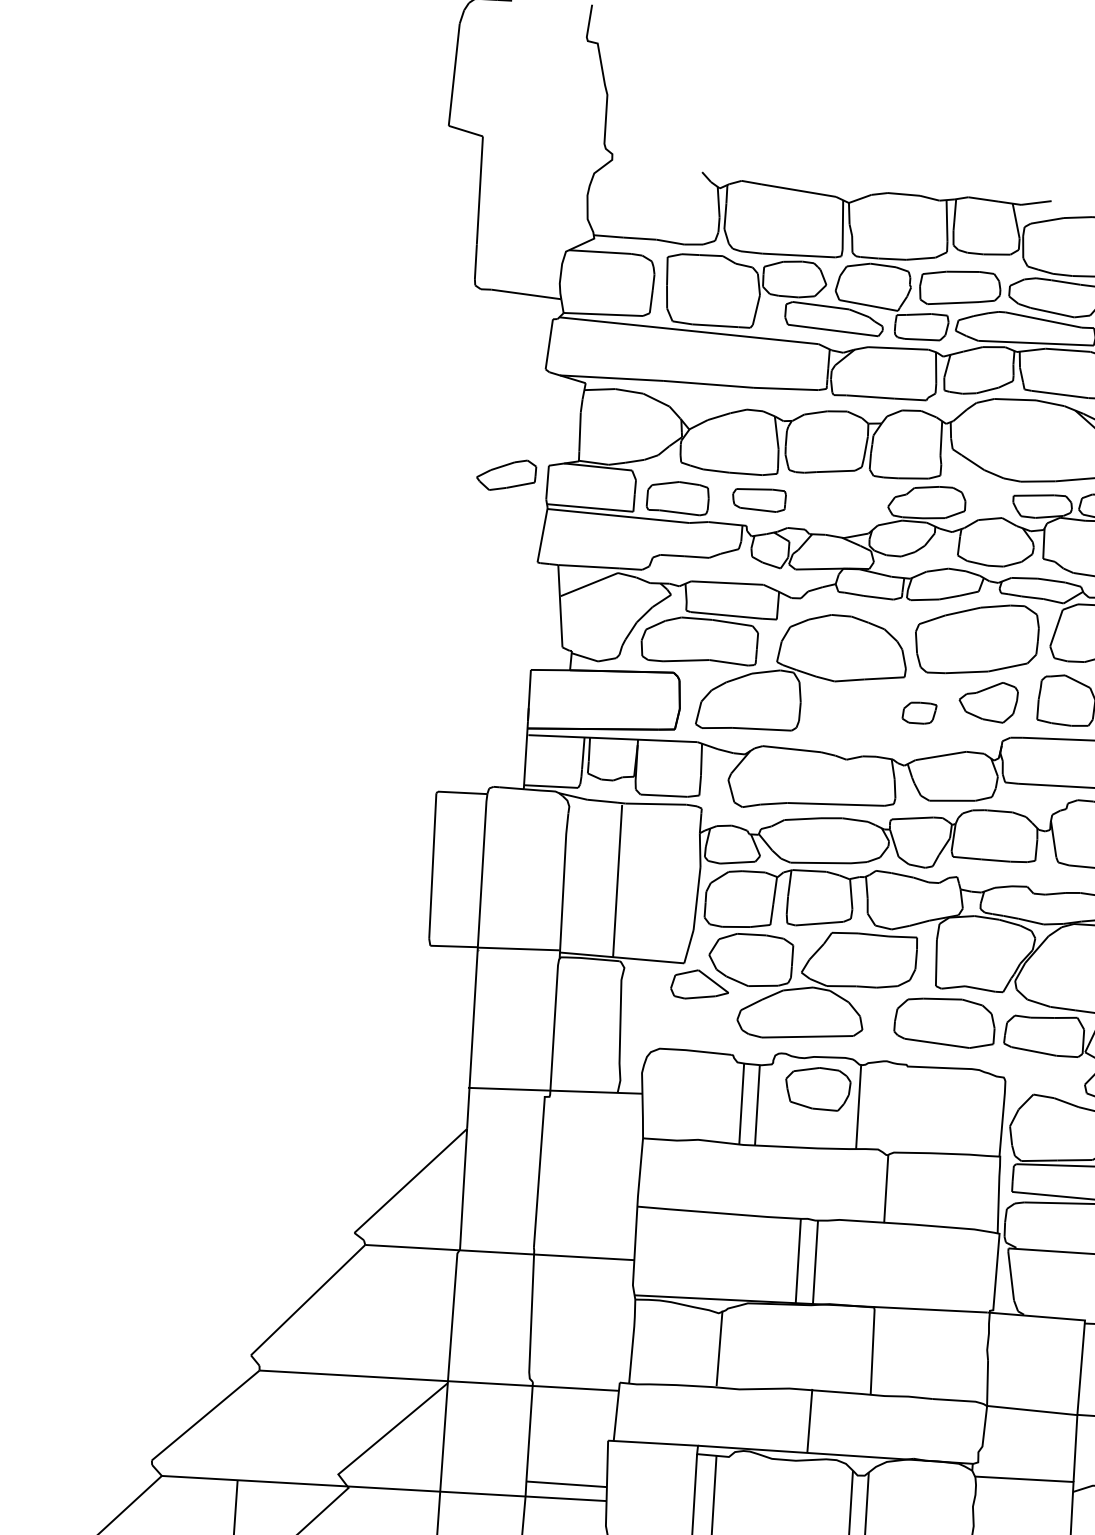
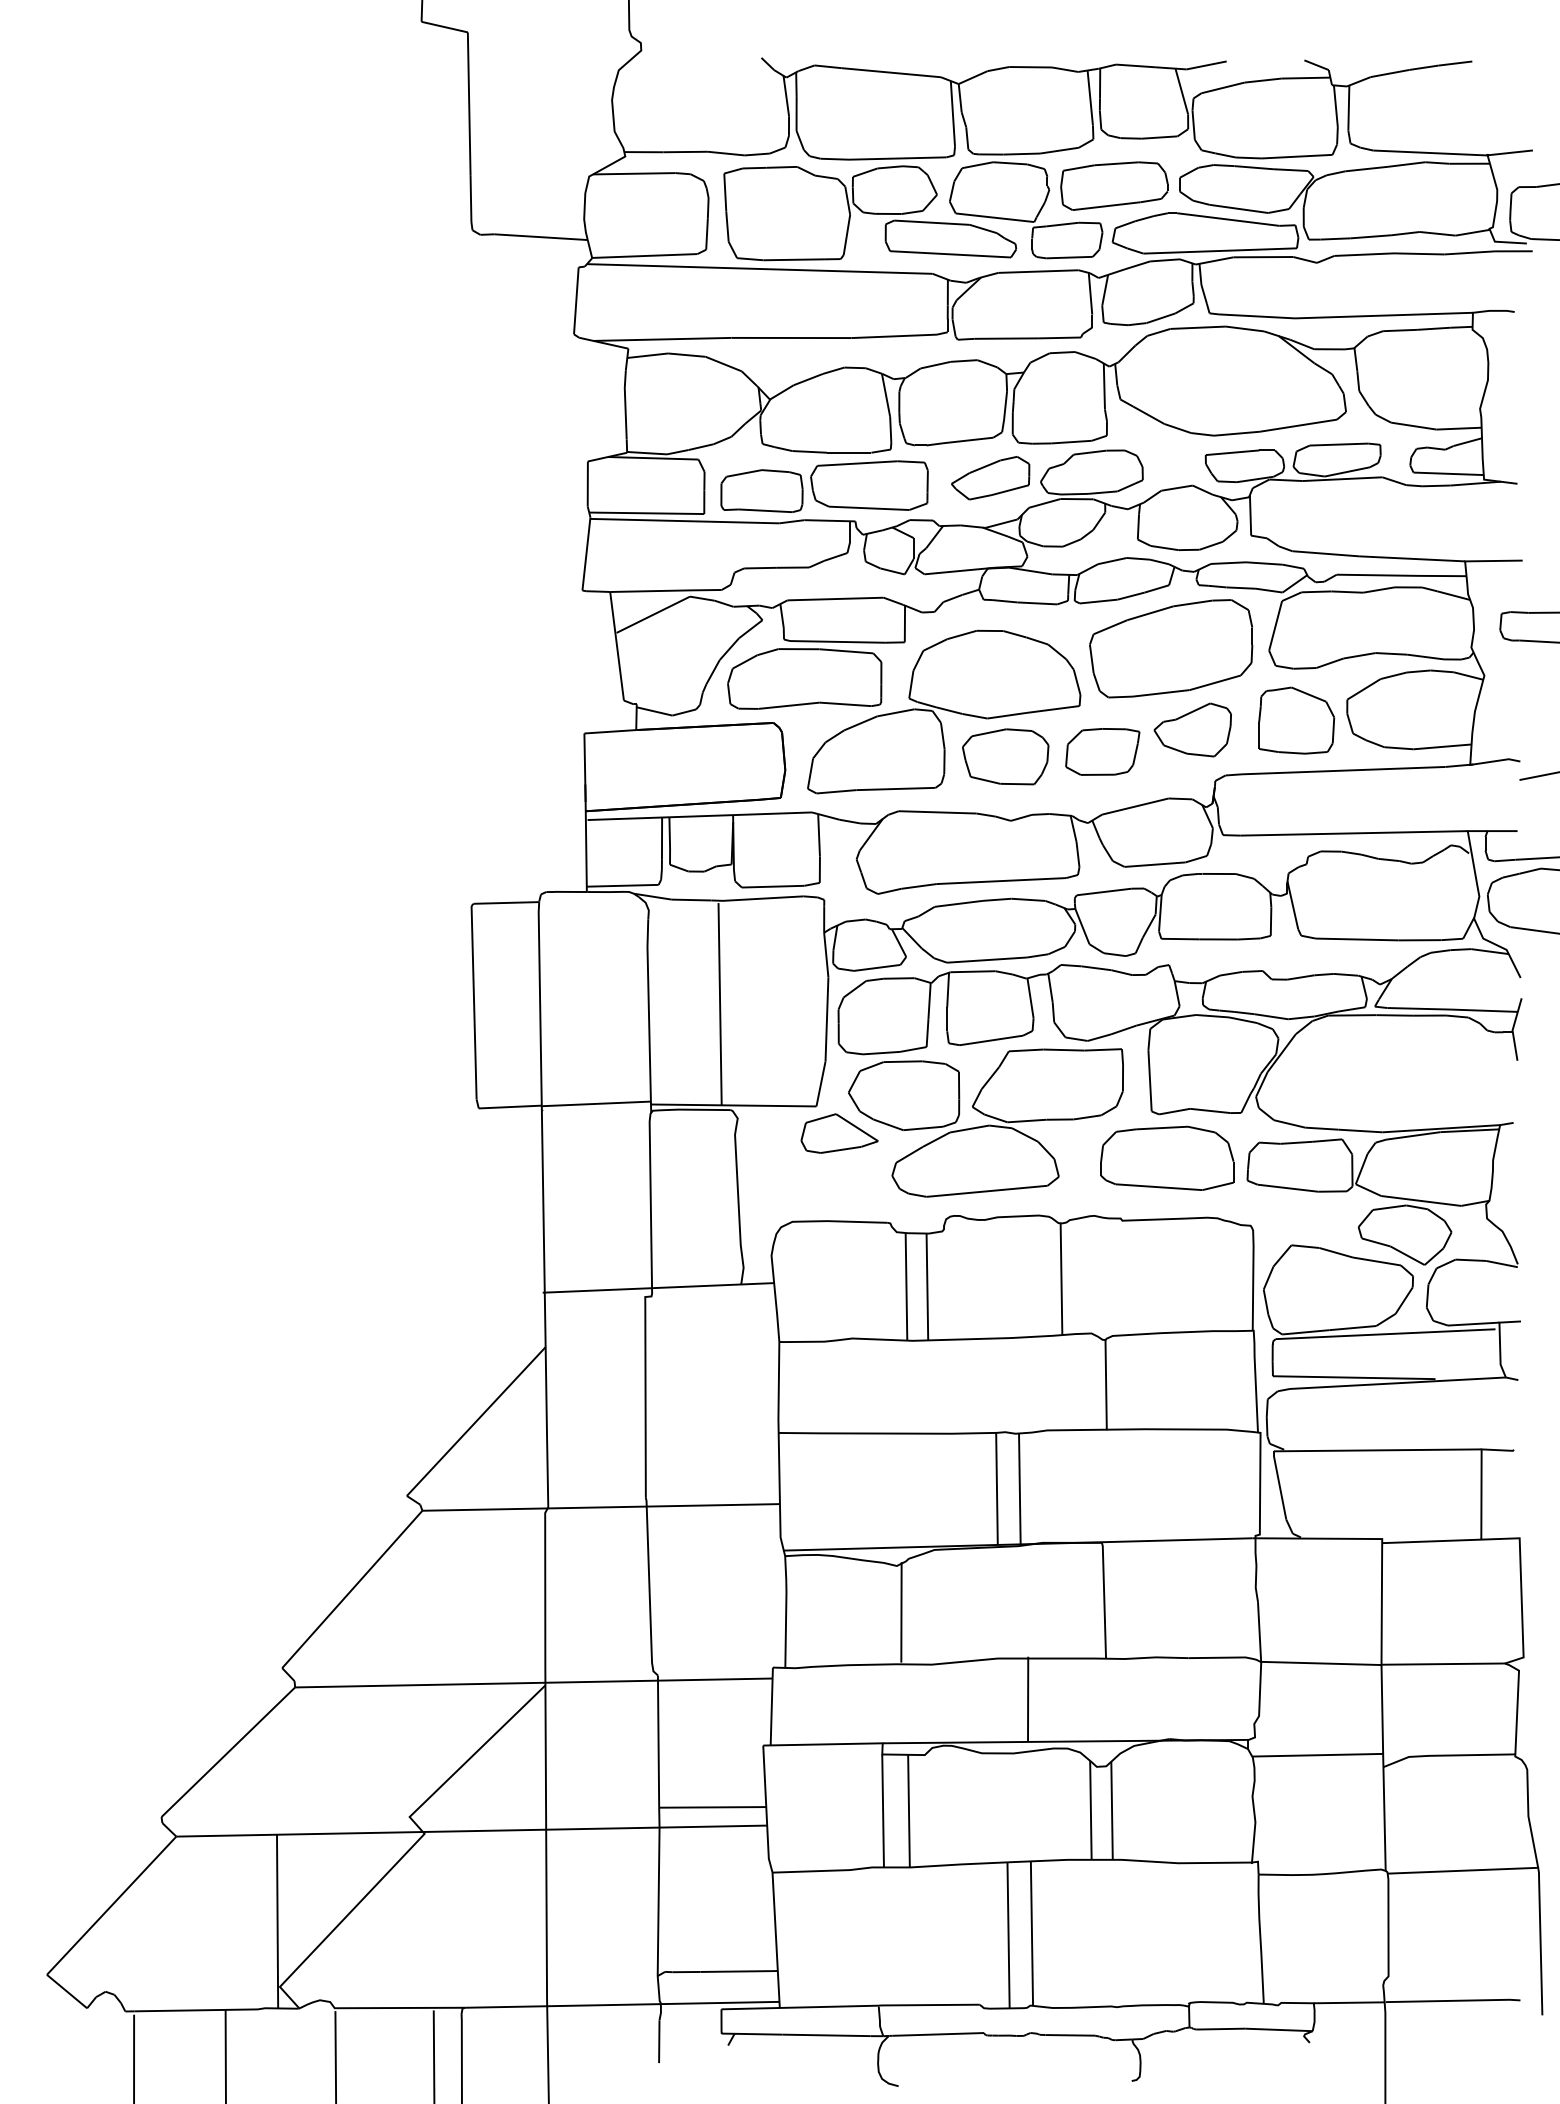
part: (506, 475) -> (990, 478), moved
part: (759, 499) -> (869, 485), size x1.67
part: (919, 712) -> (1102, 751), size x1.67
part: (817, 1088) -> (1005, 756), moved

